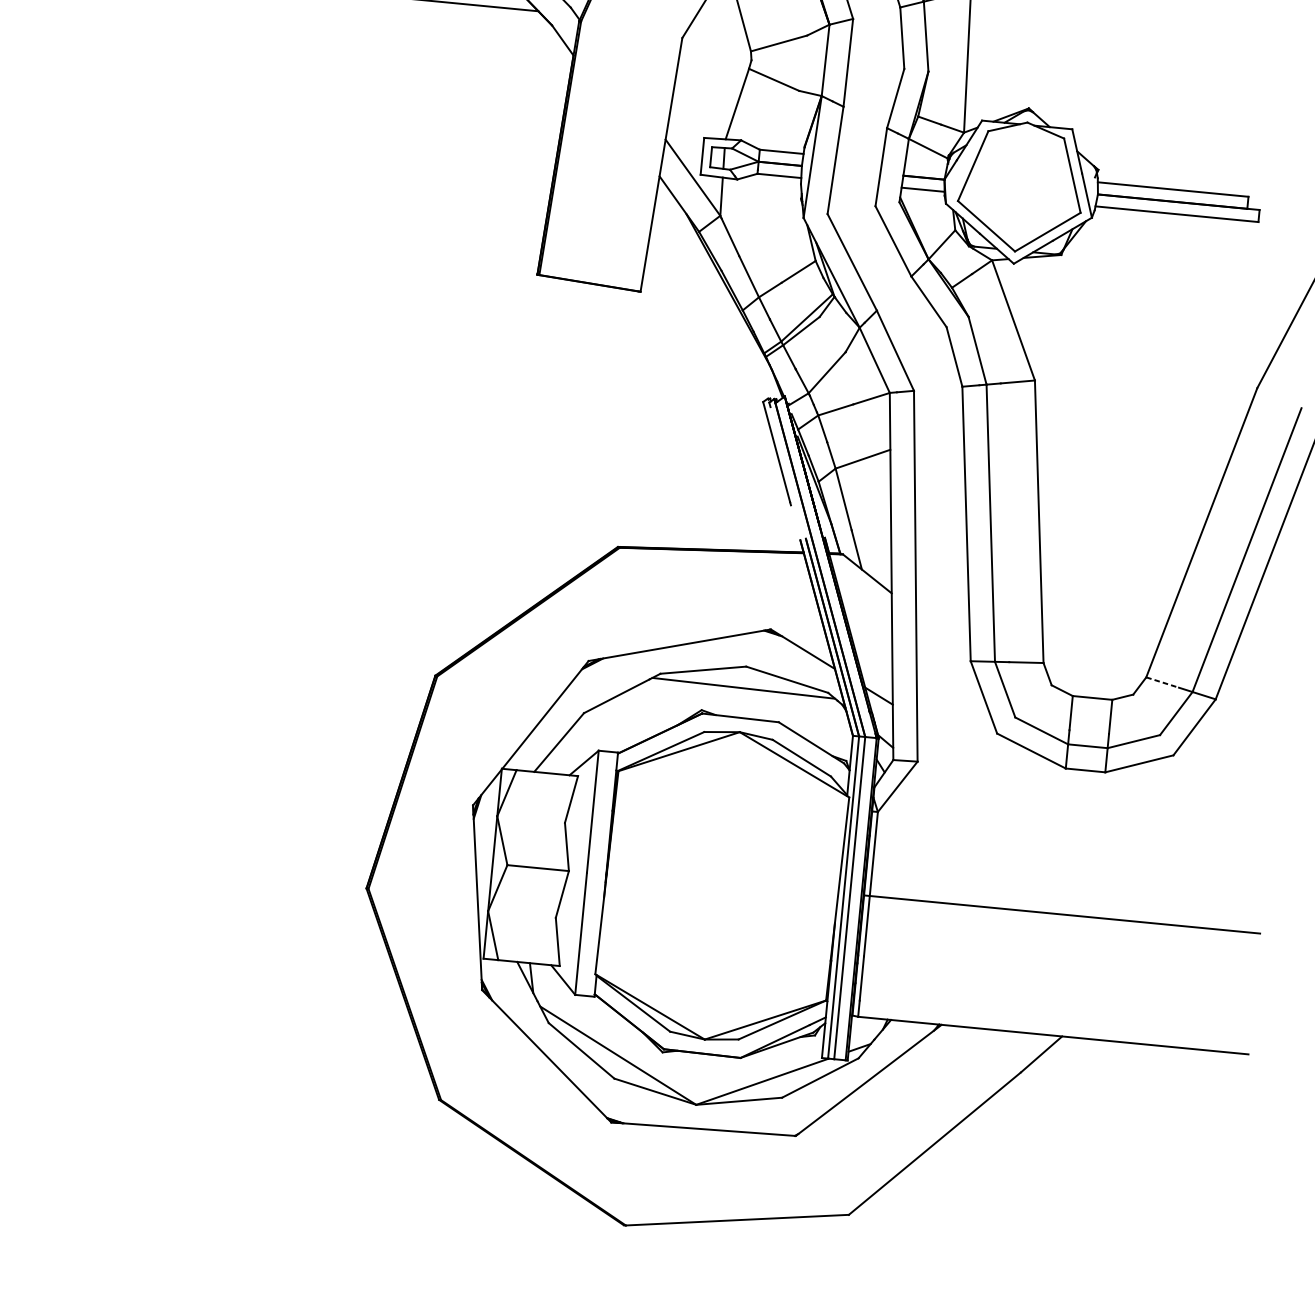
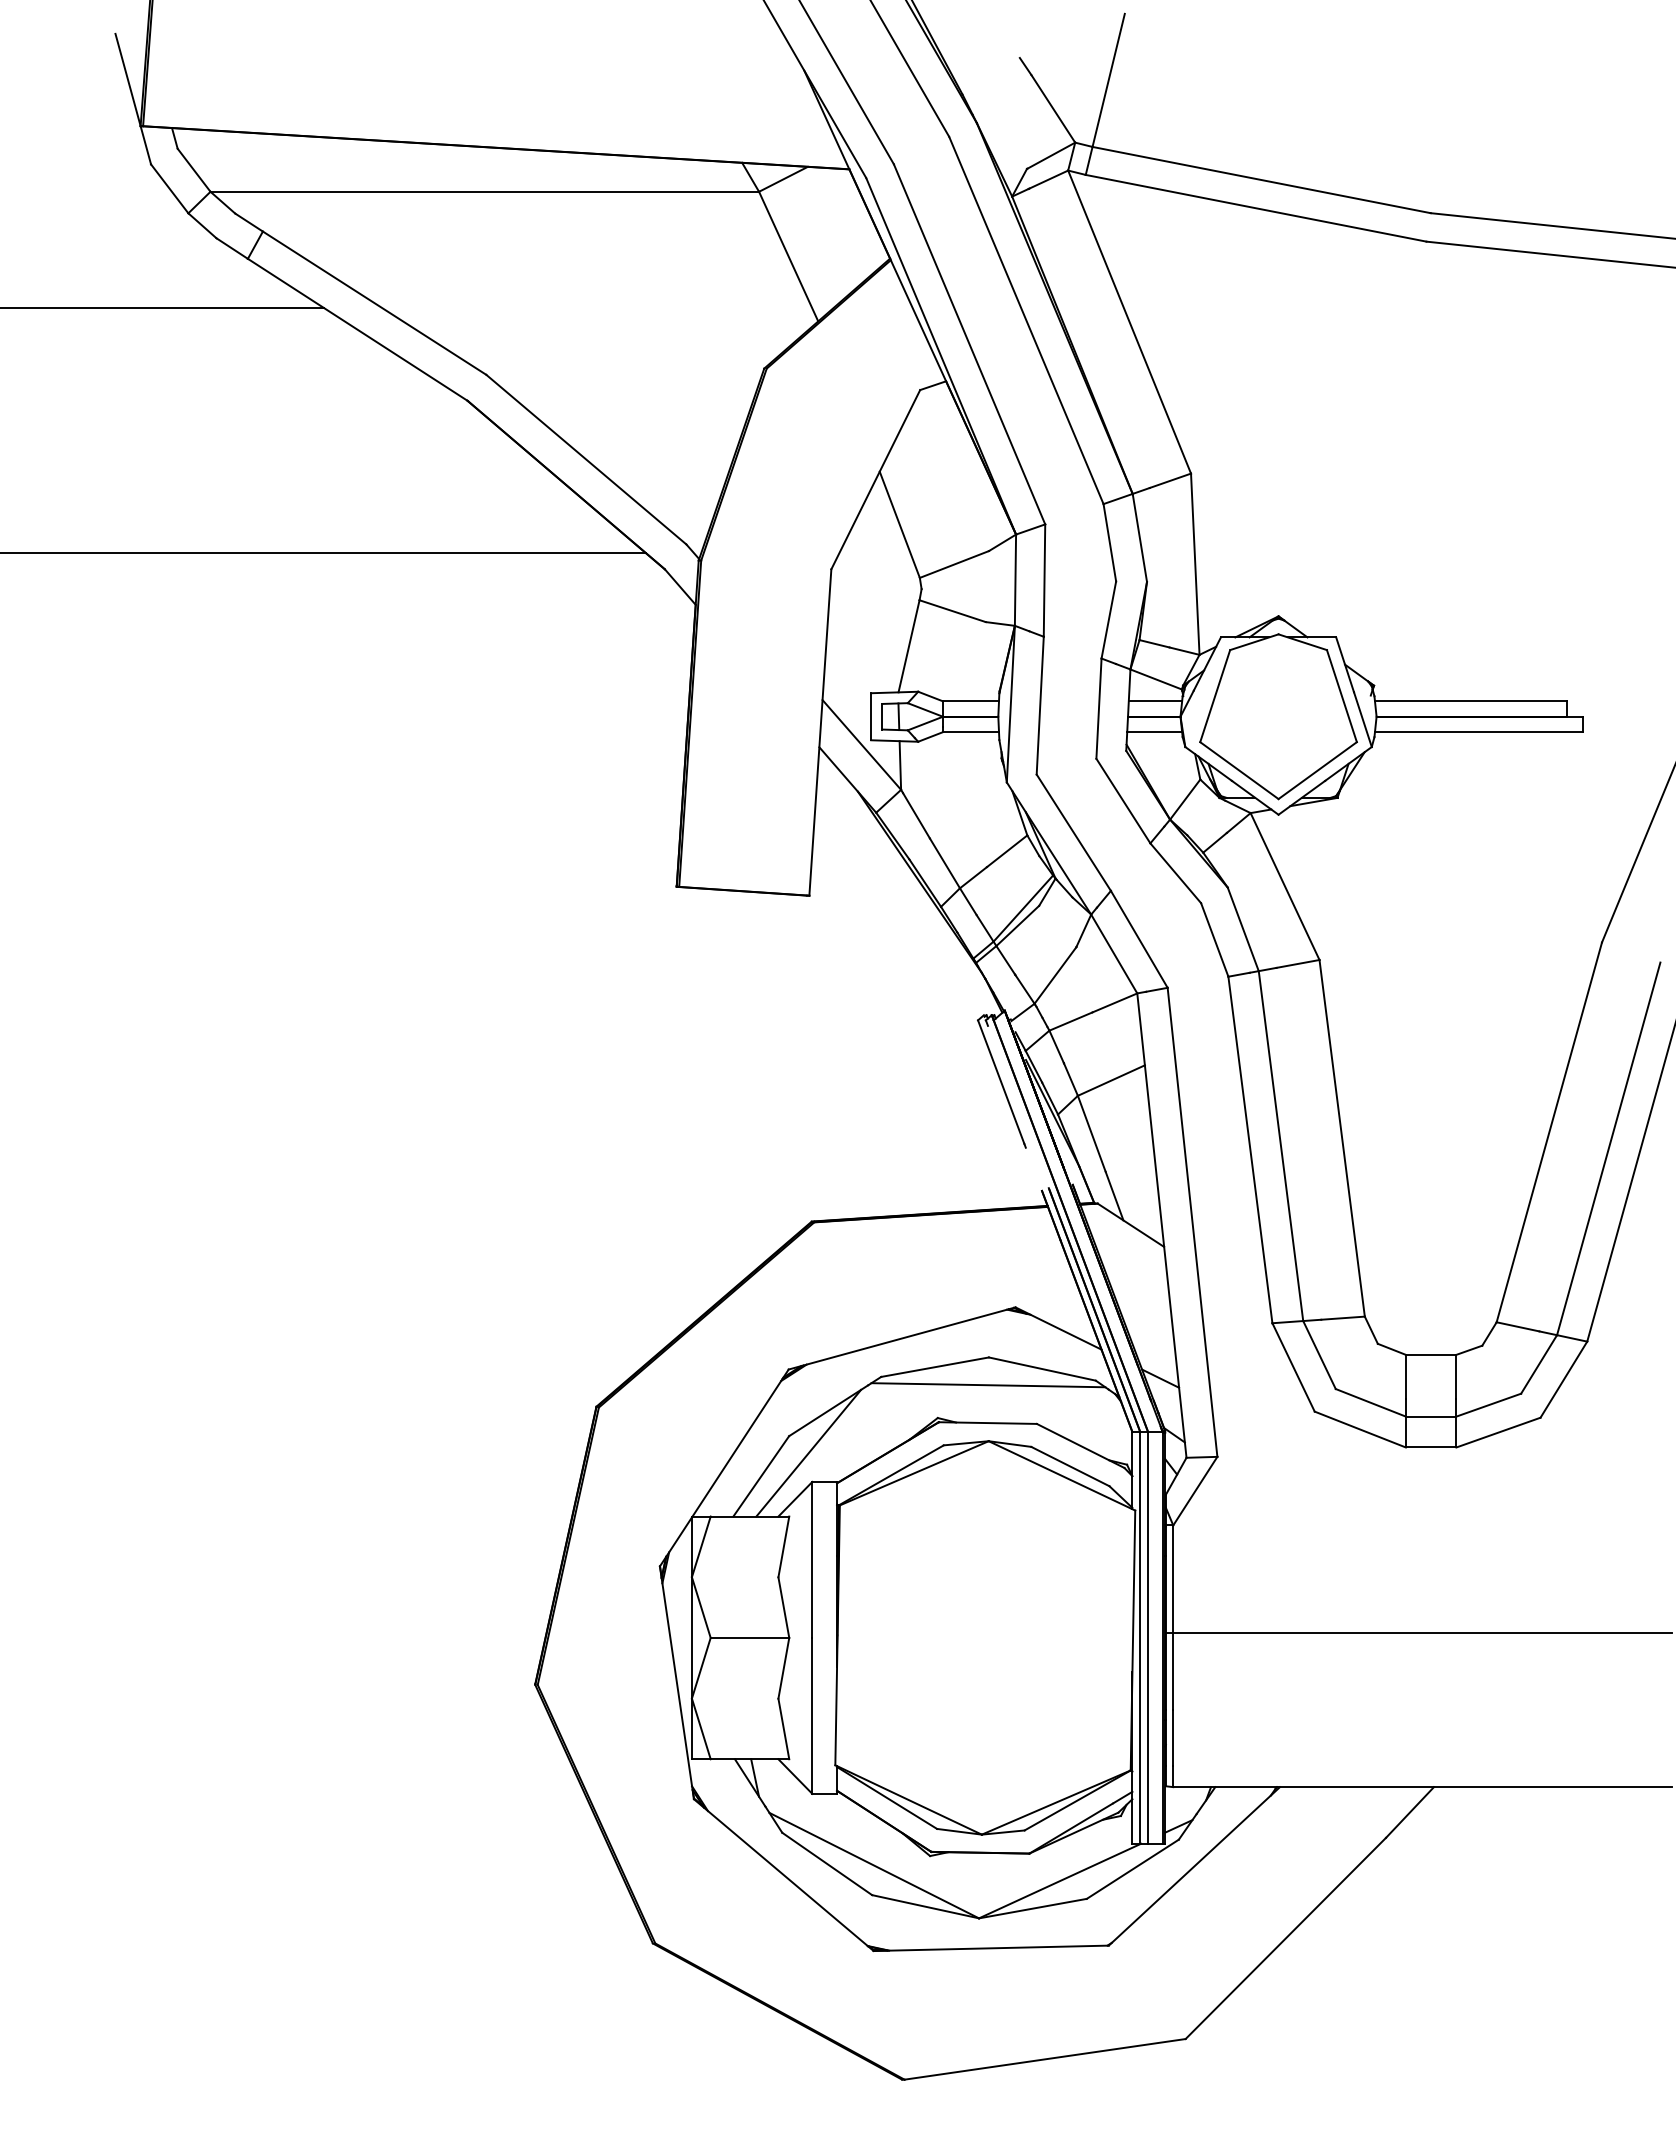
line: (926, 165) -> (1155, 701), added
line: (1163, 682) -> (1518, 1326), dashed -> solid
line: (597, 727) -> (808, 1452), added

